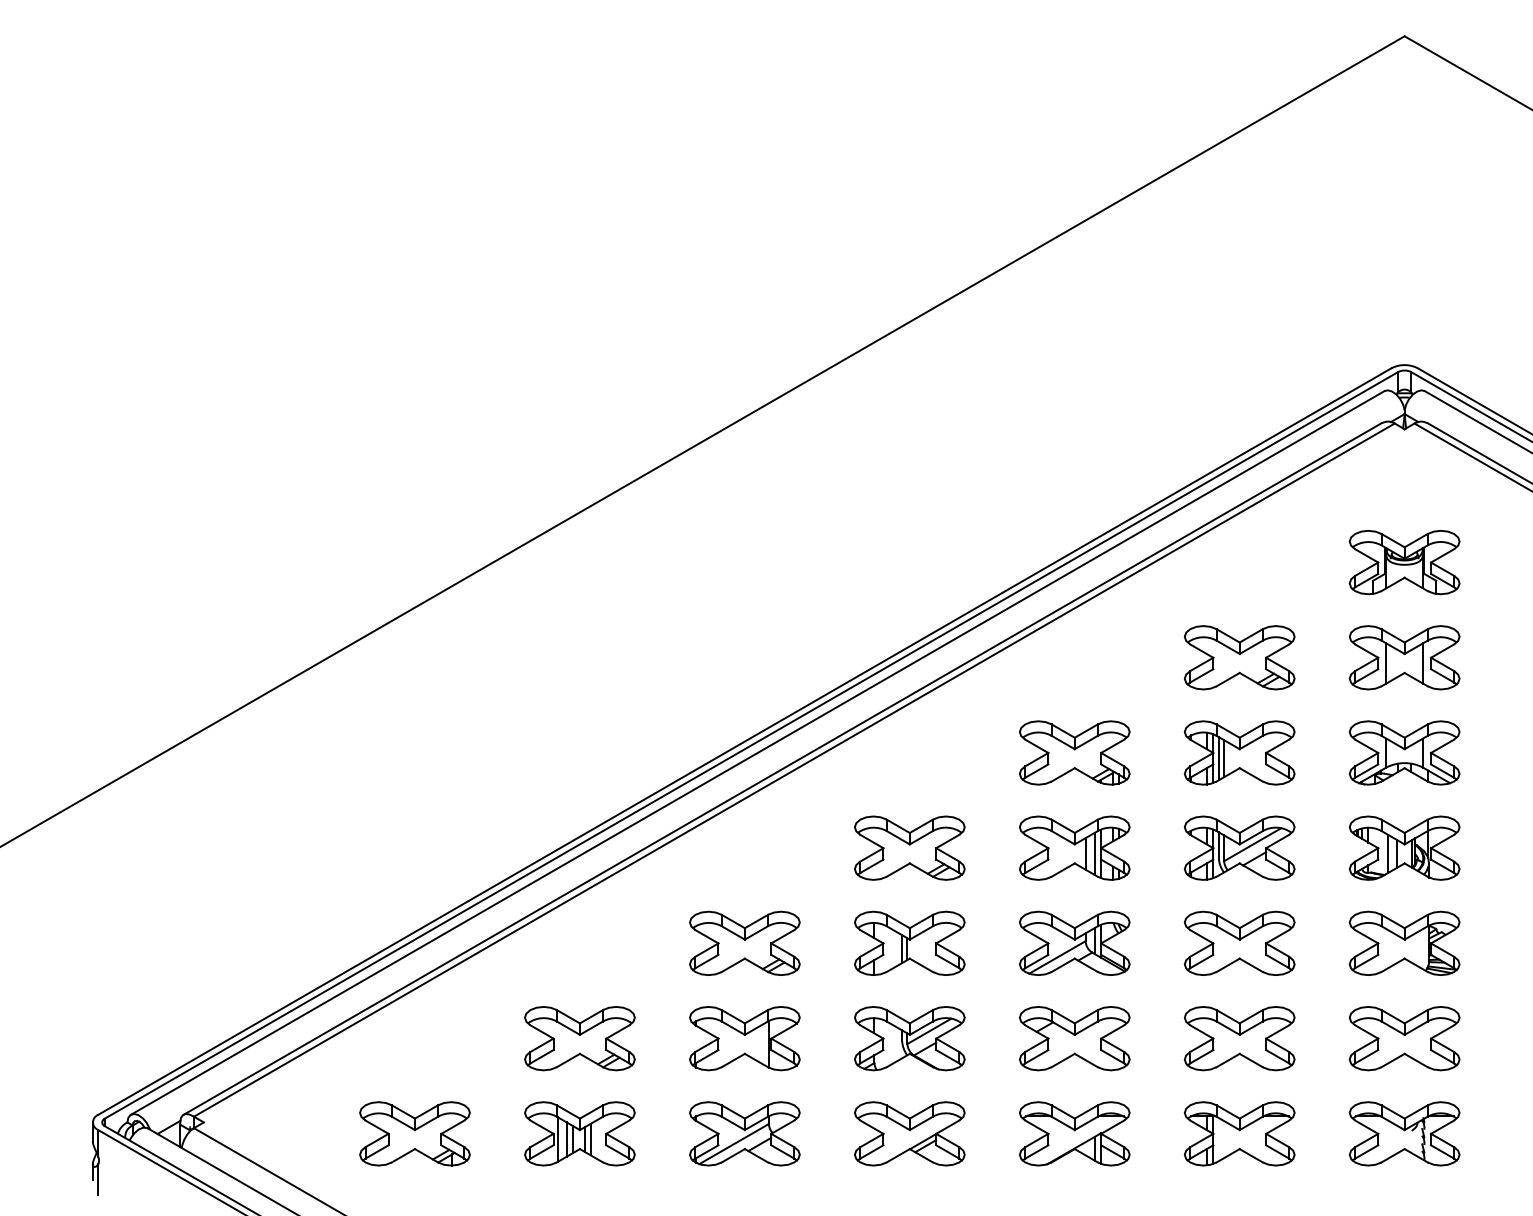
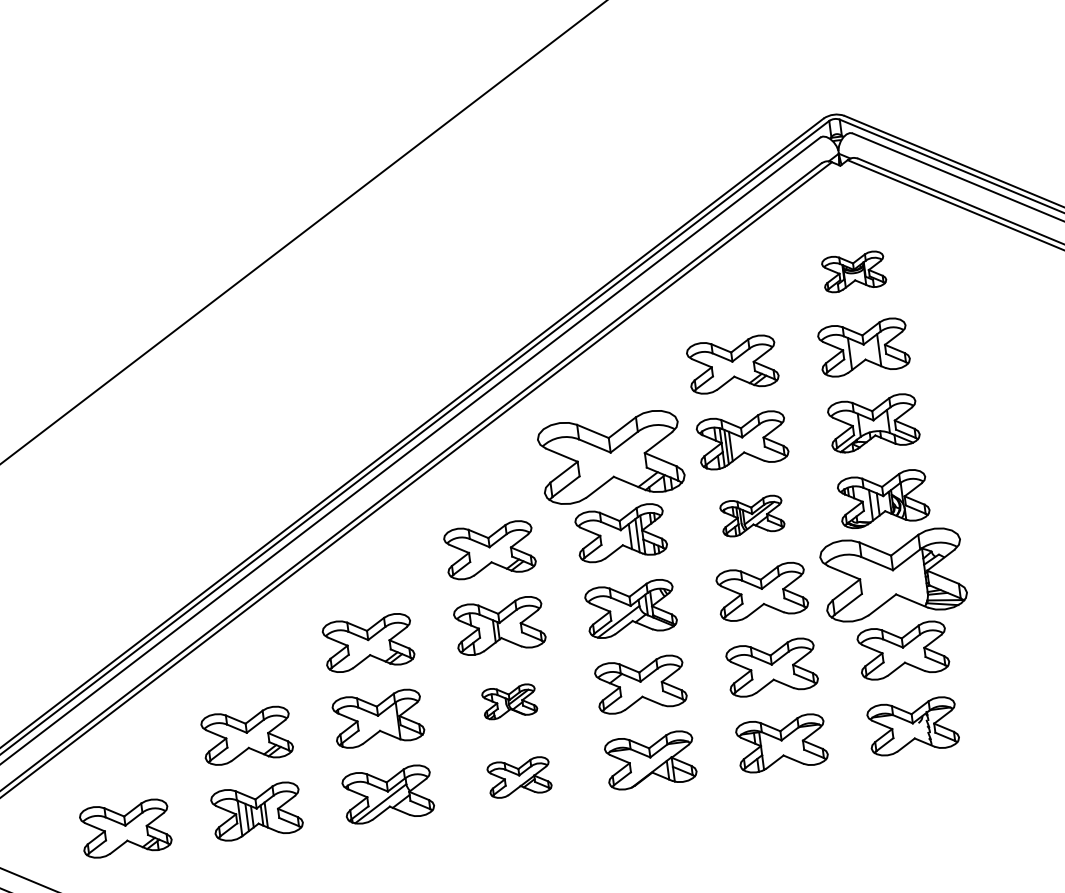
part: (1404, 562) -> (854, 271), size x0.7
part: (1074, 752) -> (611, 457), size x1.6
part: (1239, 847) -> (752, 515), size x0.7
part: (1404, 942) -> (893, 574), size x1.6
part: (909, 1038) -> (509, 701), size x0.6
part: (909, 1133) -> (519, 777), size x0.7

